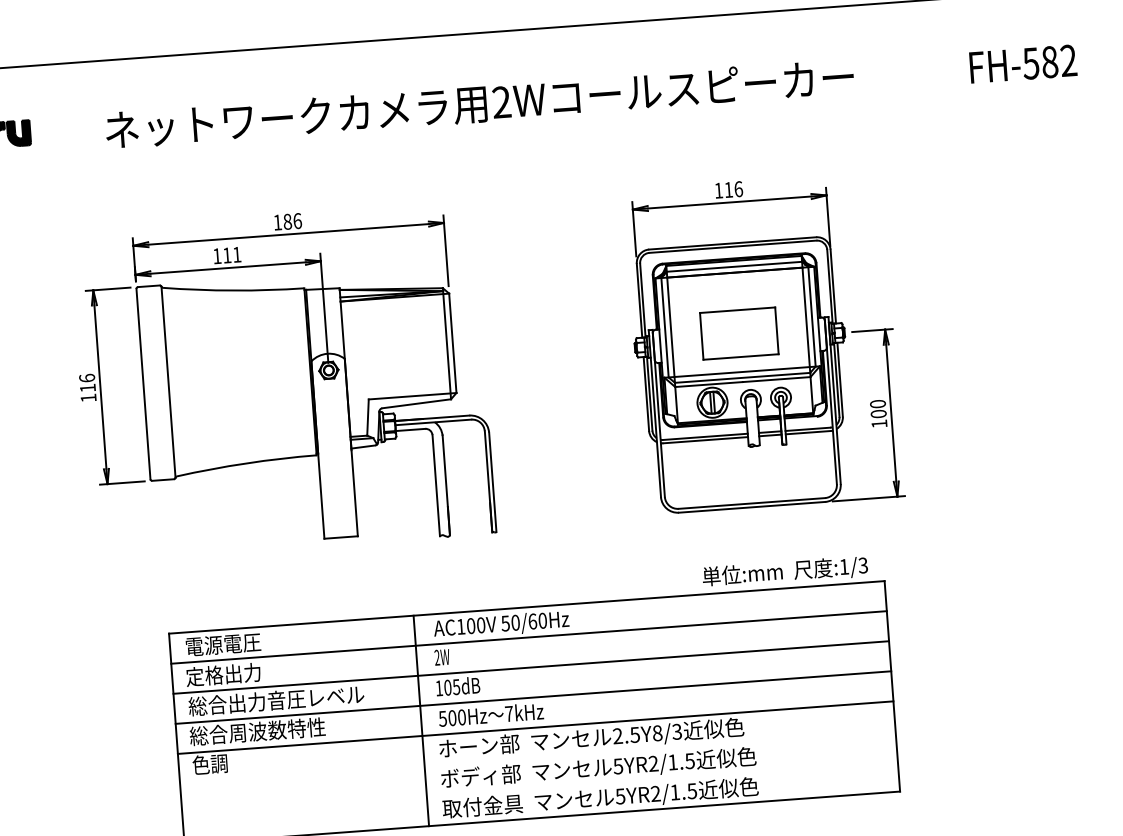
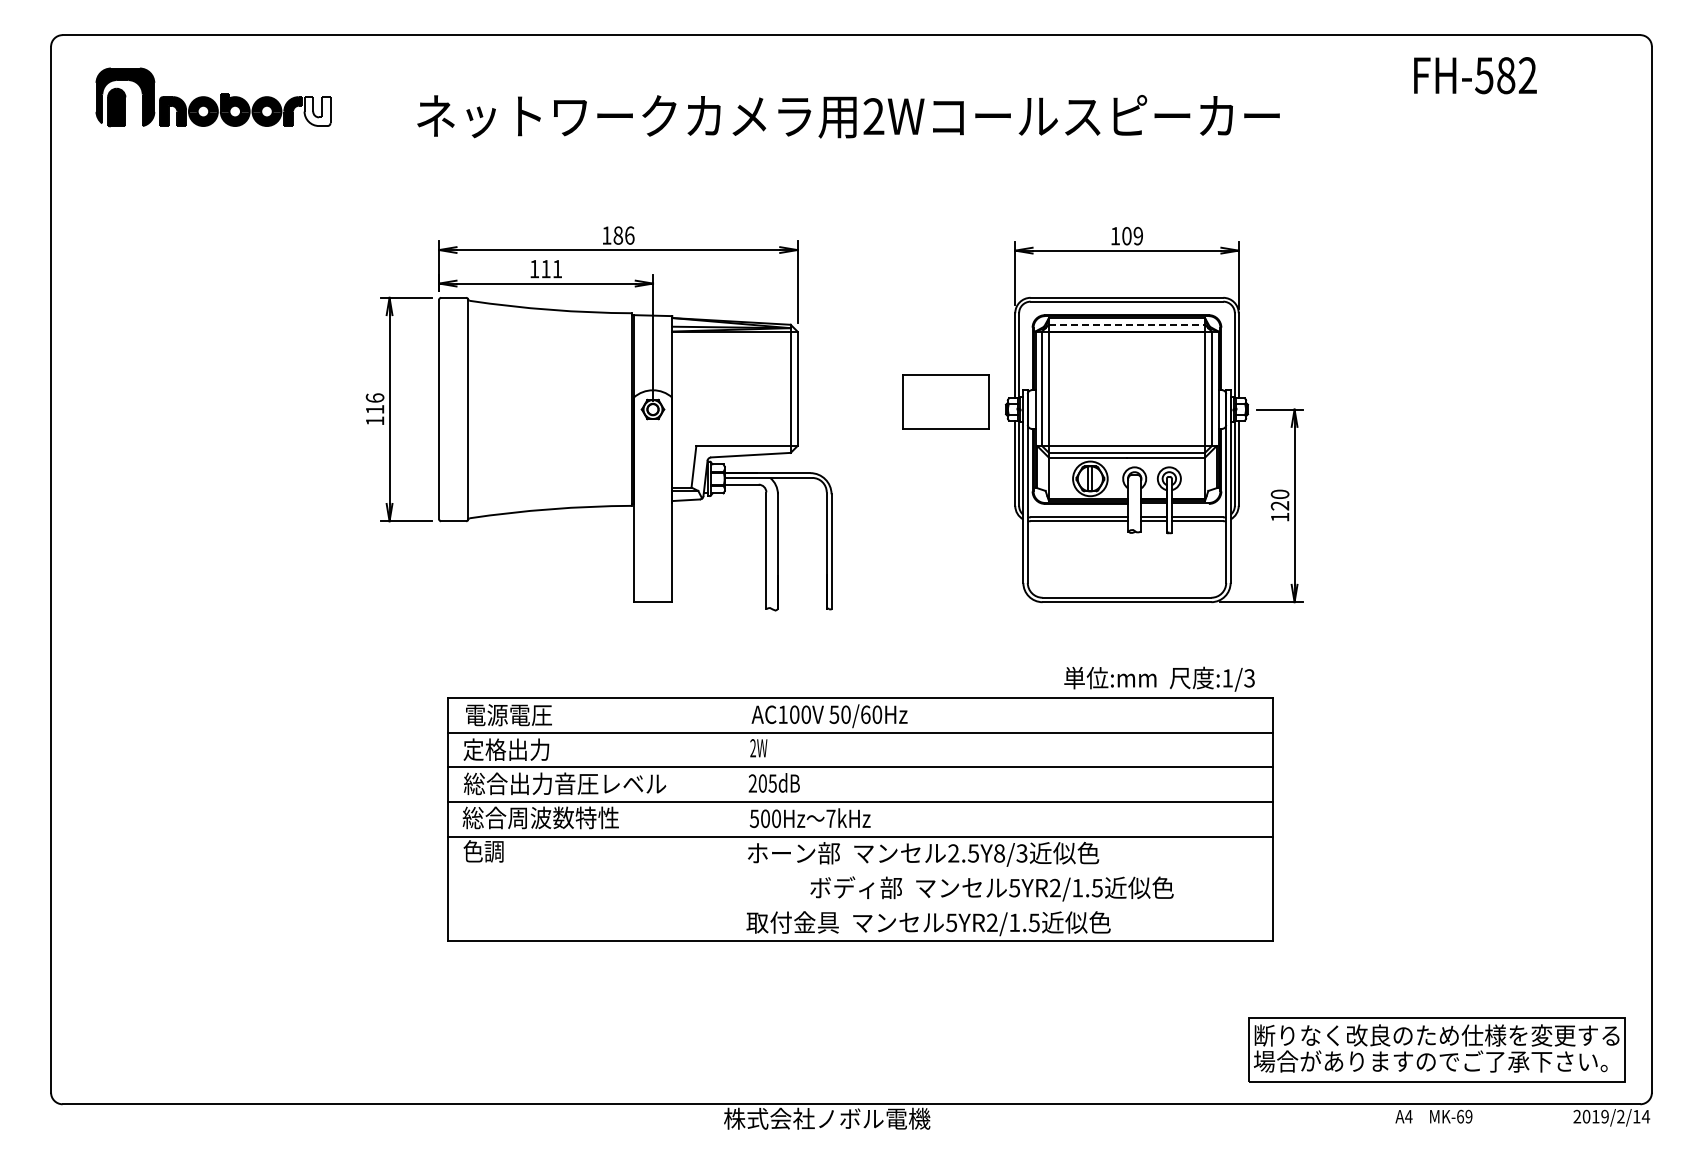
text: (1023, 64) -> (1475, 75), moved
fill: (18, 133) -> (317, 111), removed
text: (733, 189) -> (1132, 235), 116 -> 109
line: (734, 266) -> (1127, 324), solid -> dashed
part: (738, 333) -> (945, 401), moved
text: (879, 413) -> (1280, 505), 100 -> 120
text: (438, 688) -> (752, 783), 105dB -> 205dB
line: (421, 721) -> (729, 819), removed
text: (598, 768) -> (991, 888), moved

